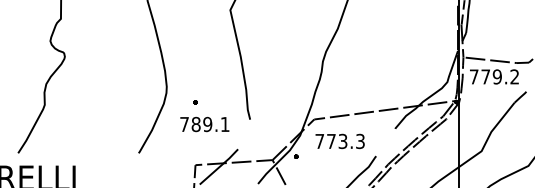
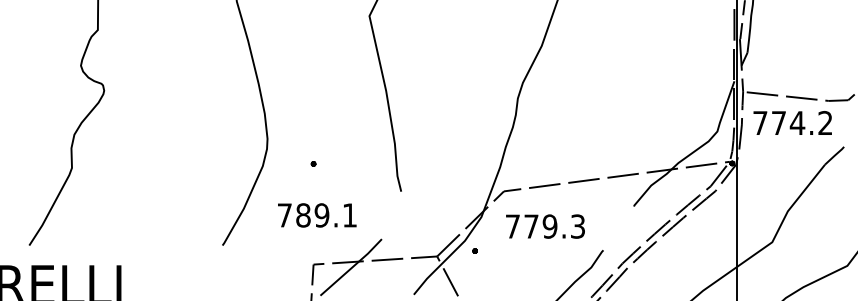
text: (497, 76) -> (797, 122), 779.2 -> 774.2
text: (204, 124) -> (316, 215), moved
text: (342, 141) -> (549, 226), 773.3 -> 779.3

